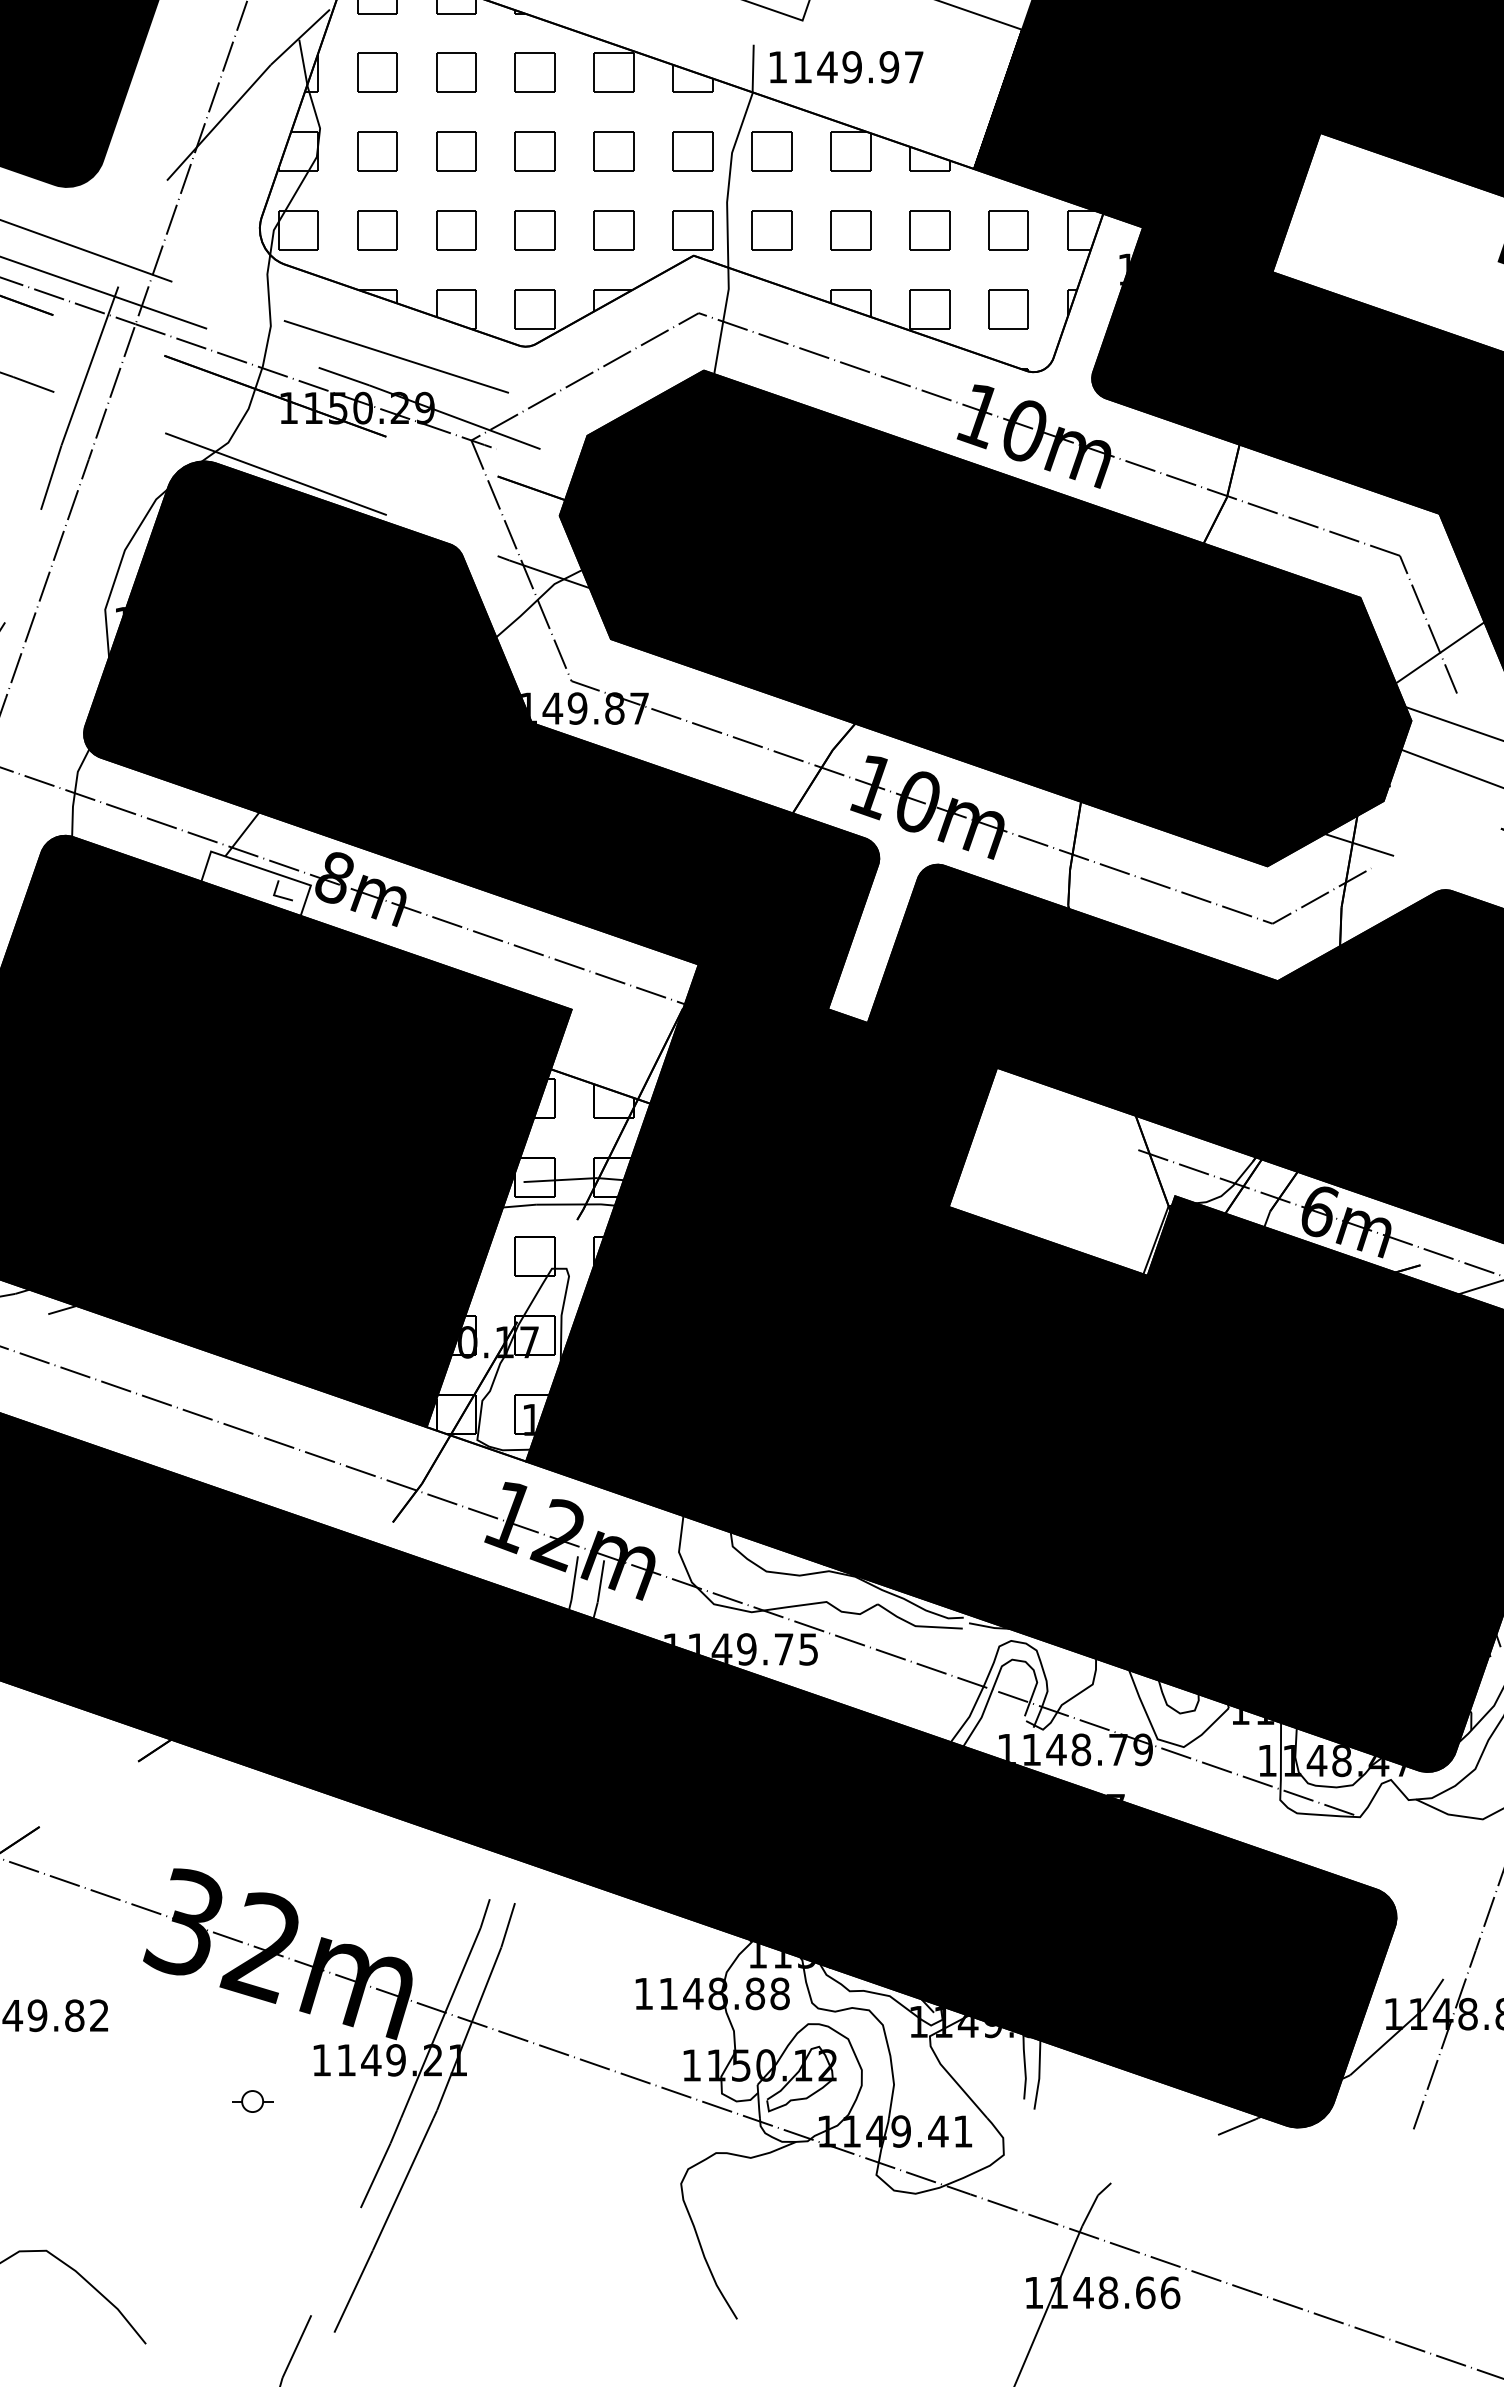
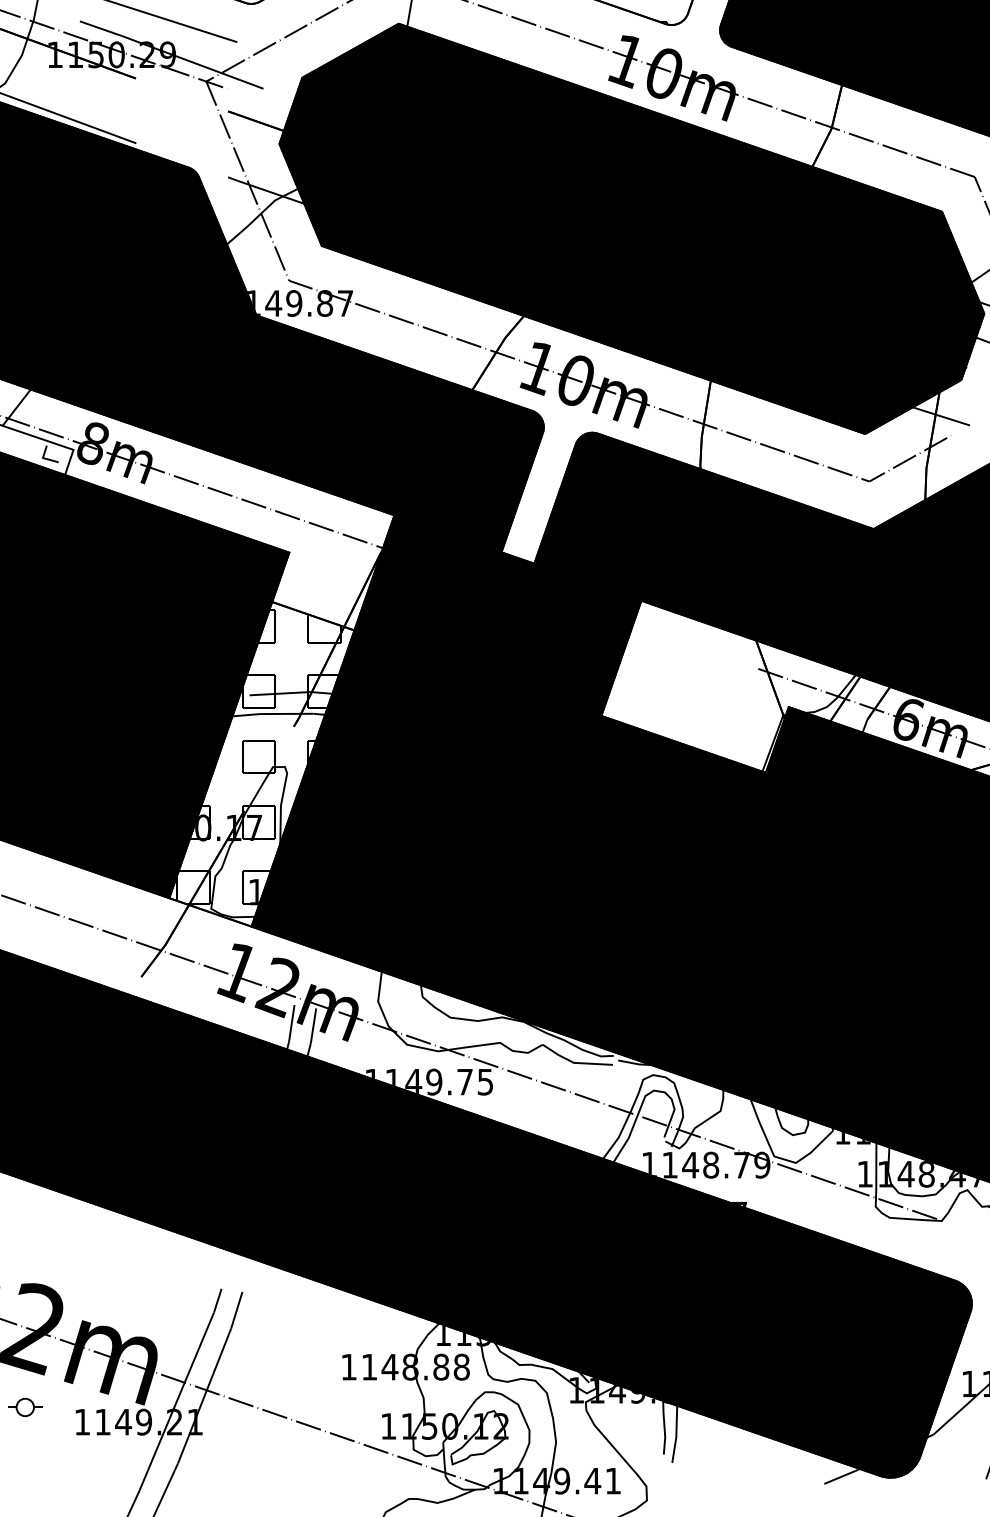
part: (252, 2101) -> (25, 1407), moved

